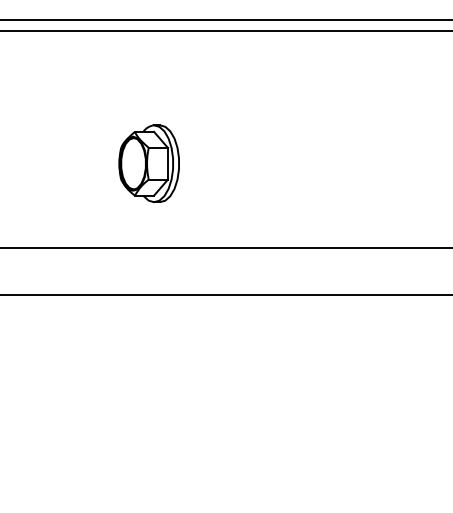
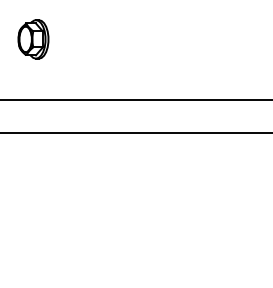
part: (148, 163) -> (33, 39), size x0.7

